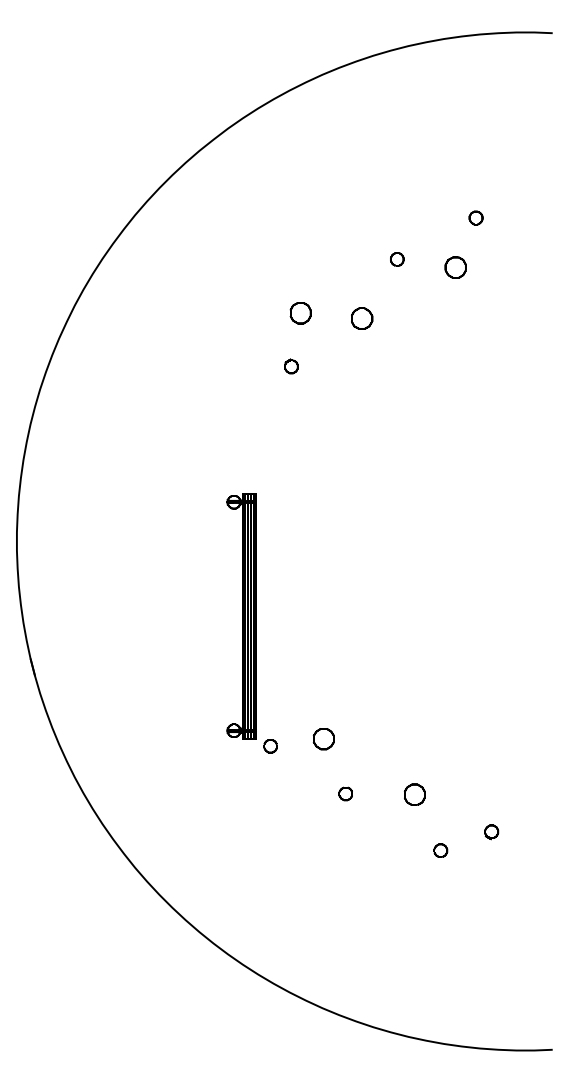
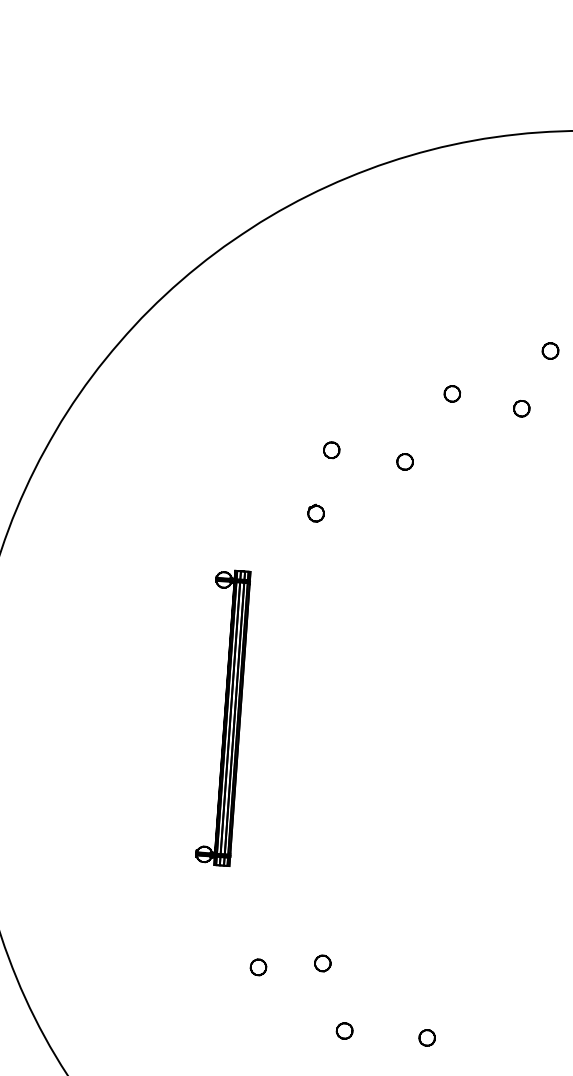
part: (455, 267) -> (521, 408), size x0.62
part: (300, 313) -> (331, 450), size x0.62
part: (362, 318) -> (405, 461), size x0.62
part: (241, 616) -> (223, 717), moved
part: (323, 739) -> (322, 963), size x0.62
part: (414, 794) -> (427, 1037), size x0.62

